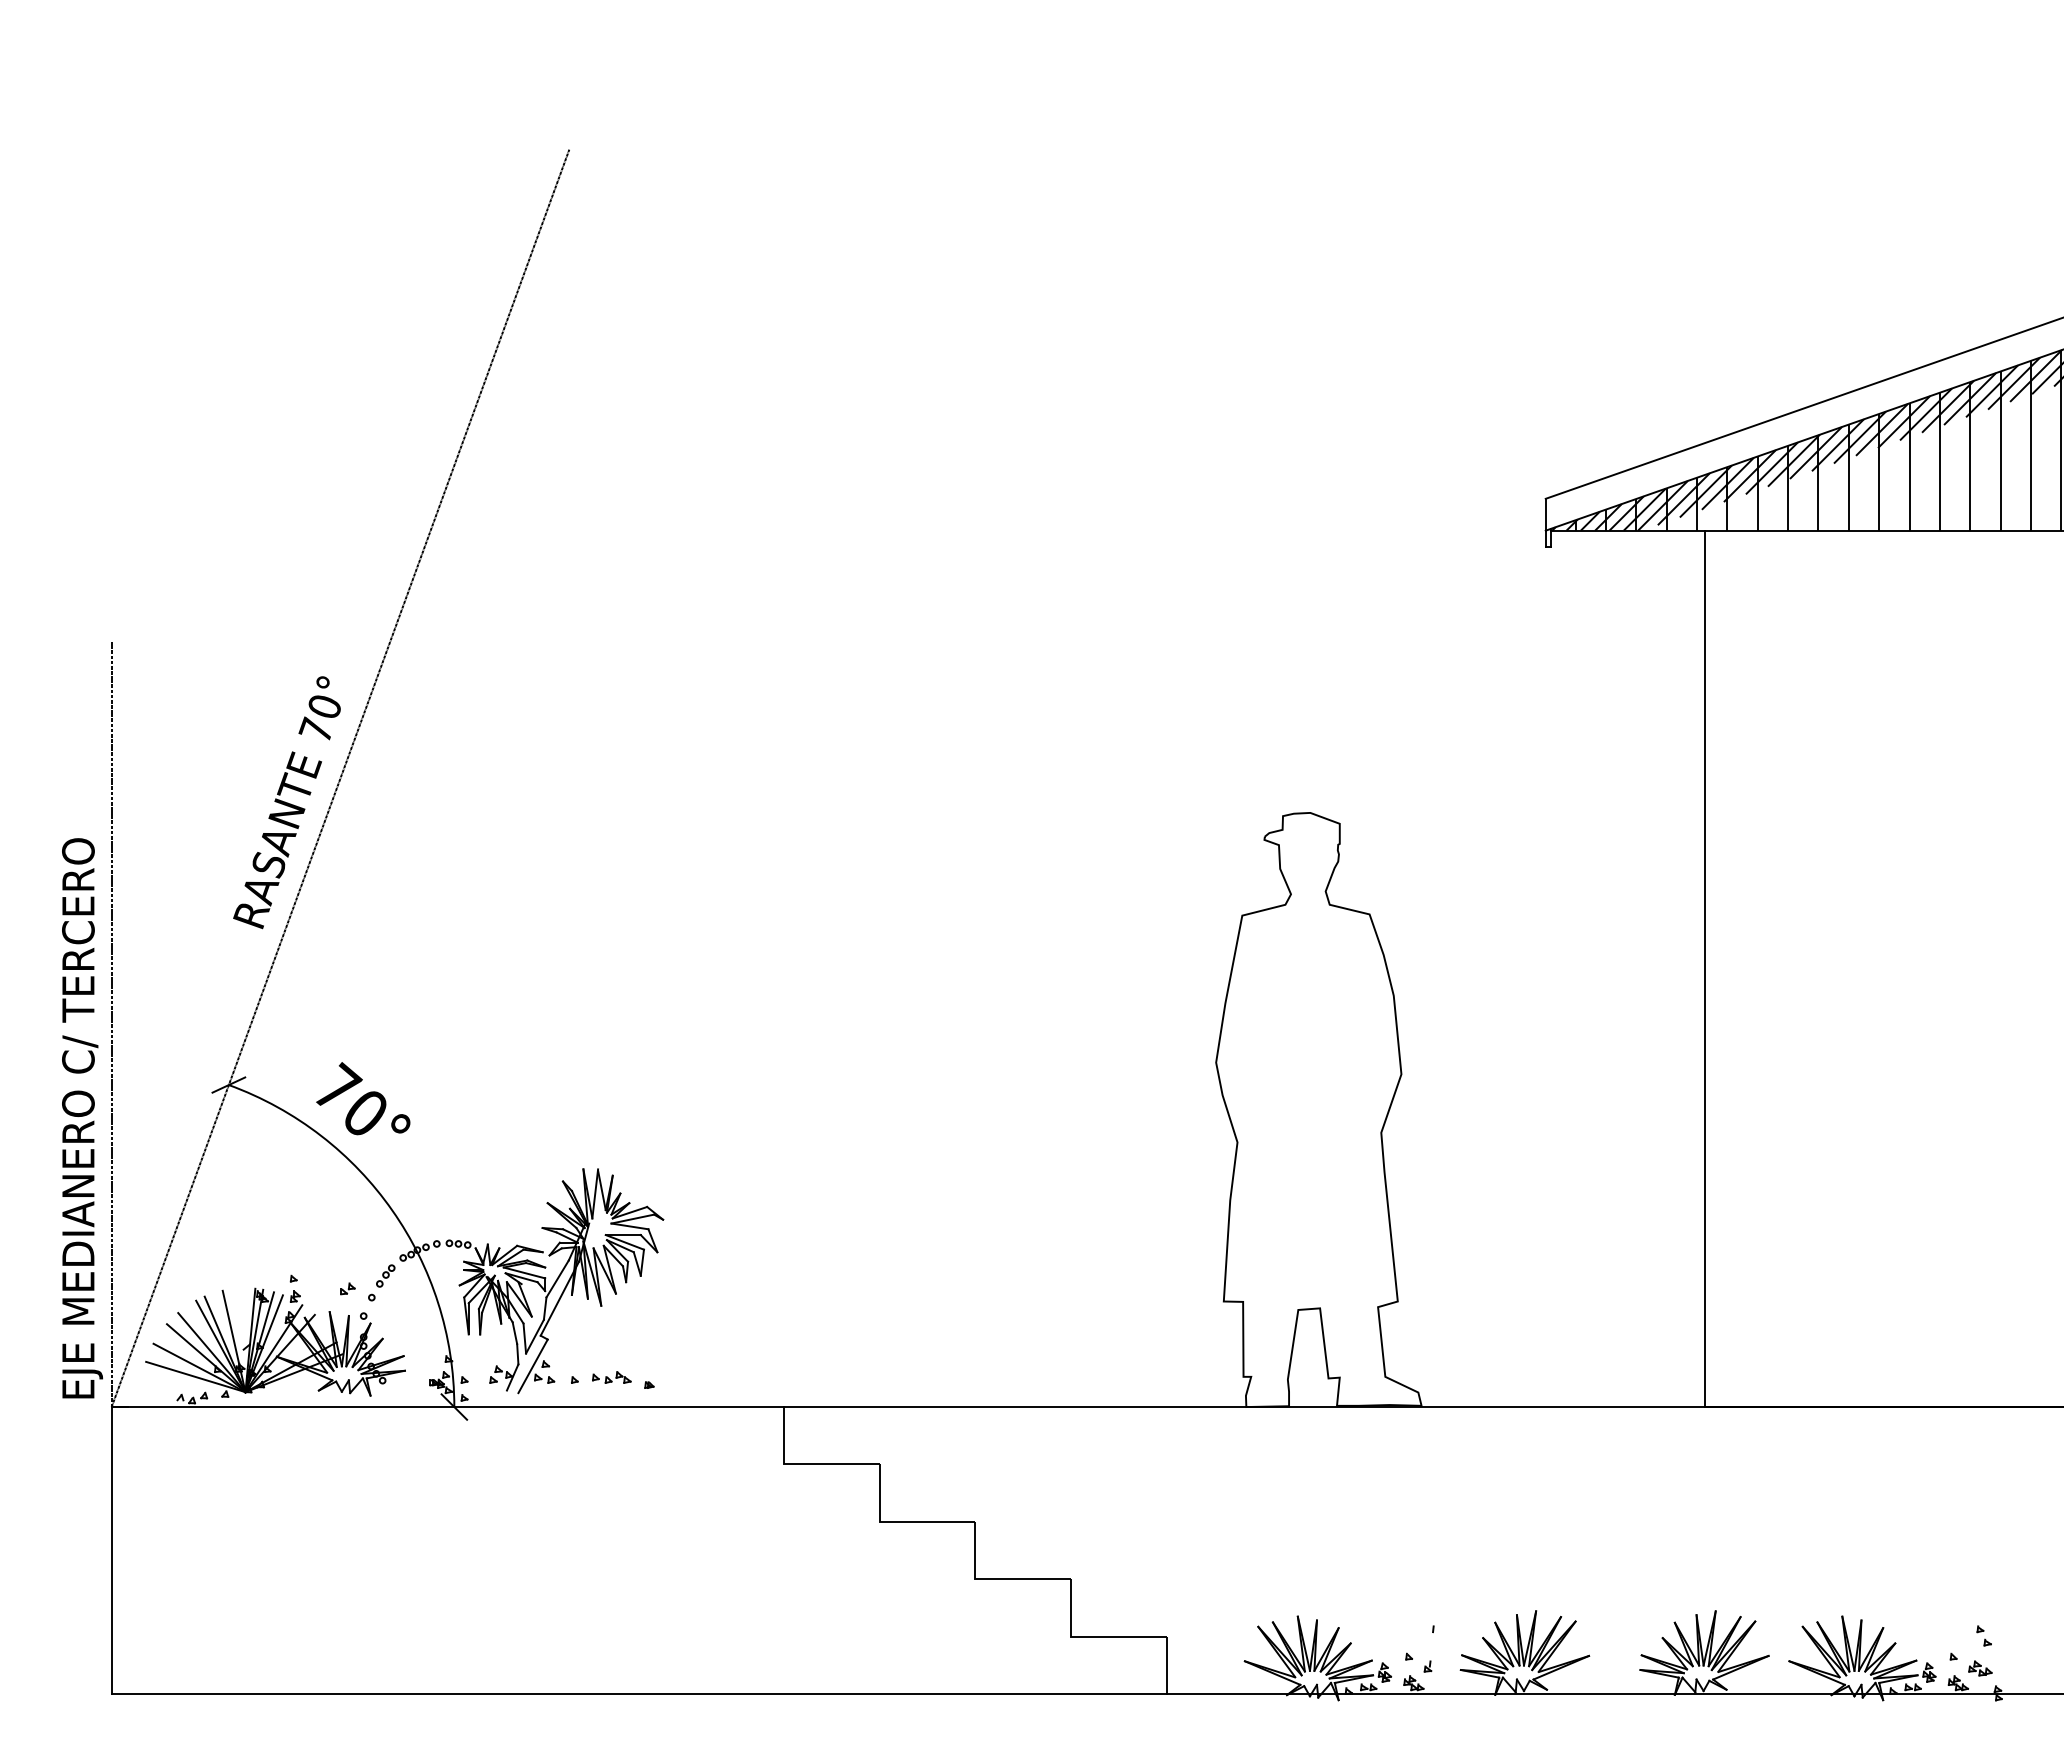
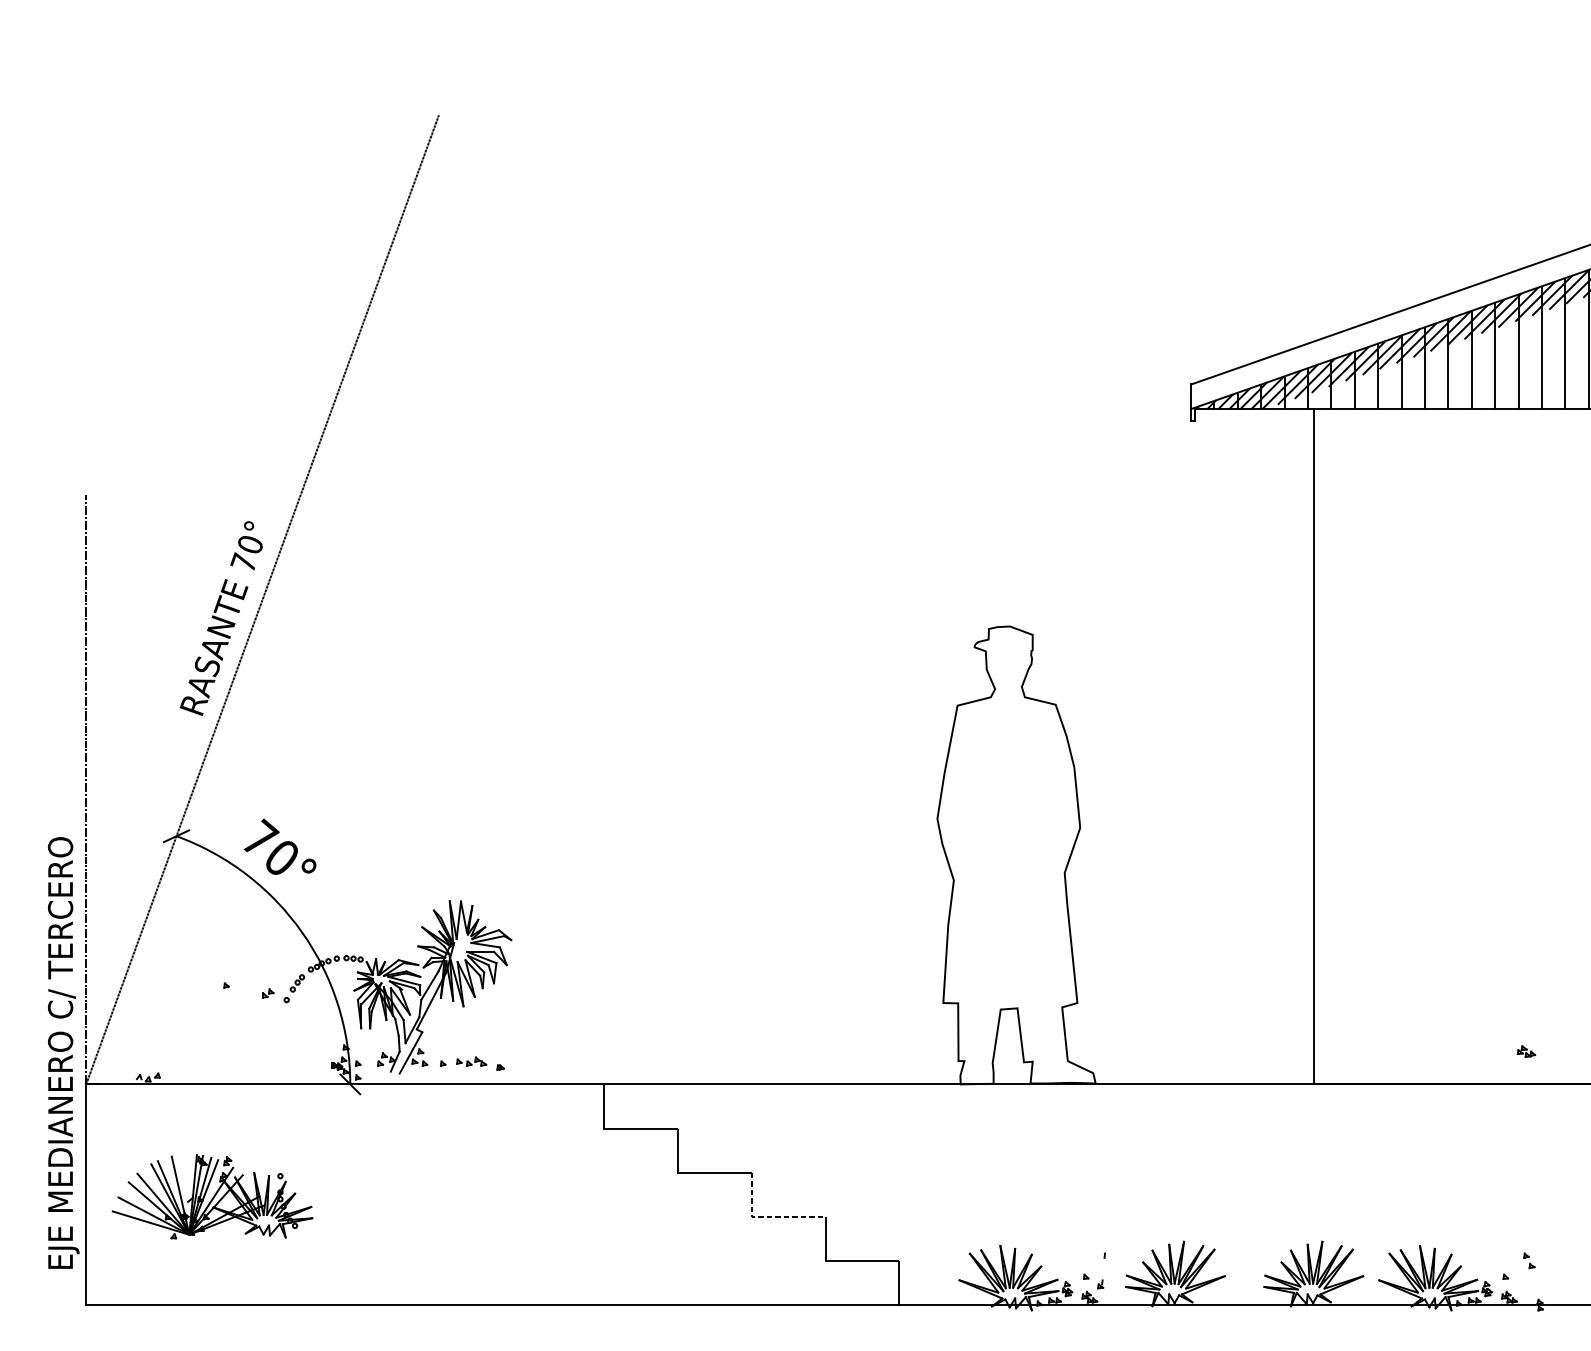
text: (82, 1118) -> (63, 1053), moved
part: (275, 1342) -> (212, 1196), moved
line: (994, 1579) -> (766, 1217), solid -> dashed
part: (1980, 1668) -> (1526, 1051), moved

